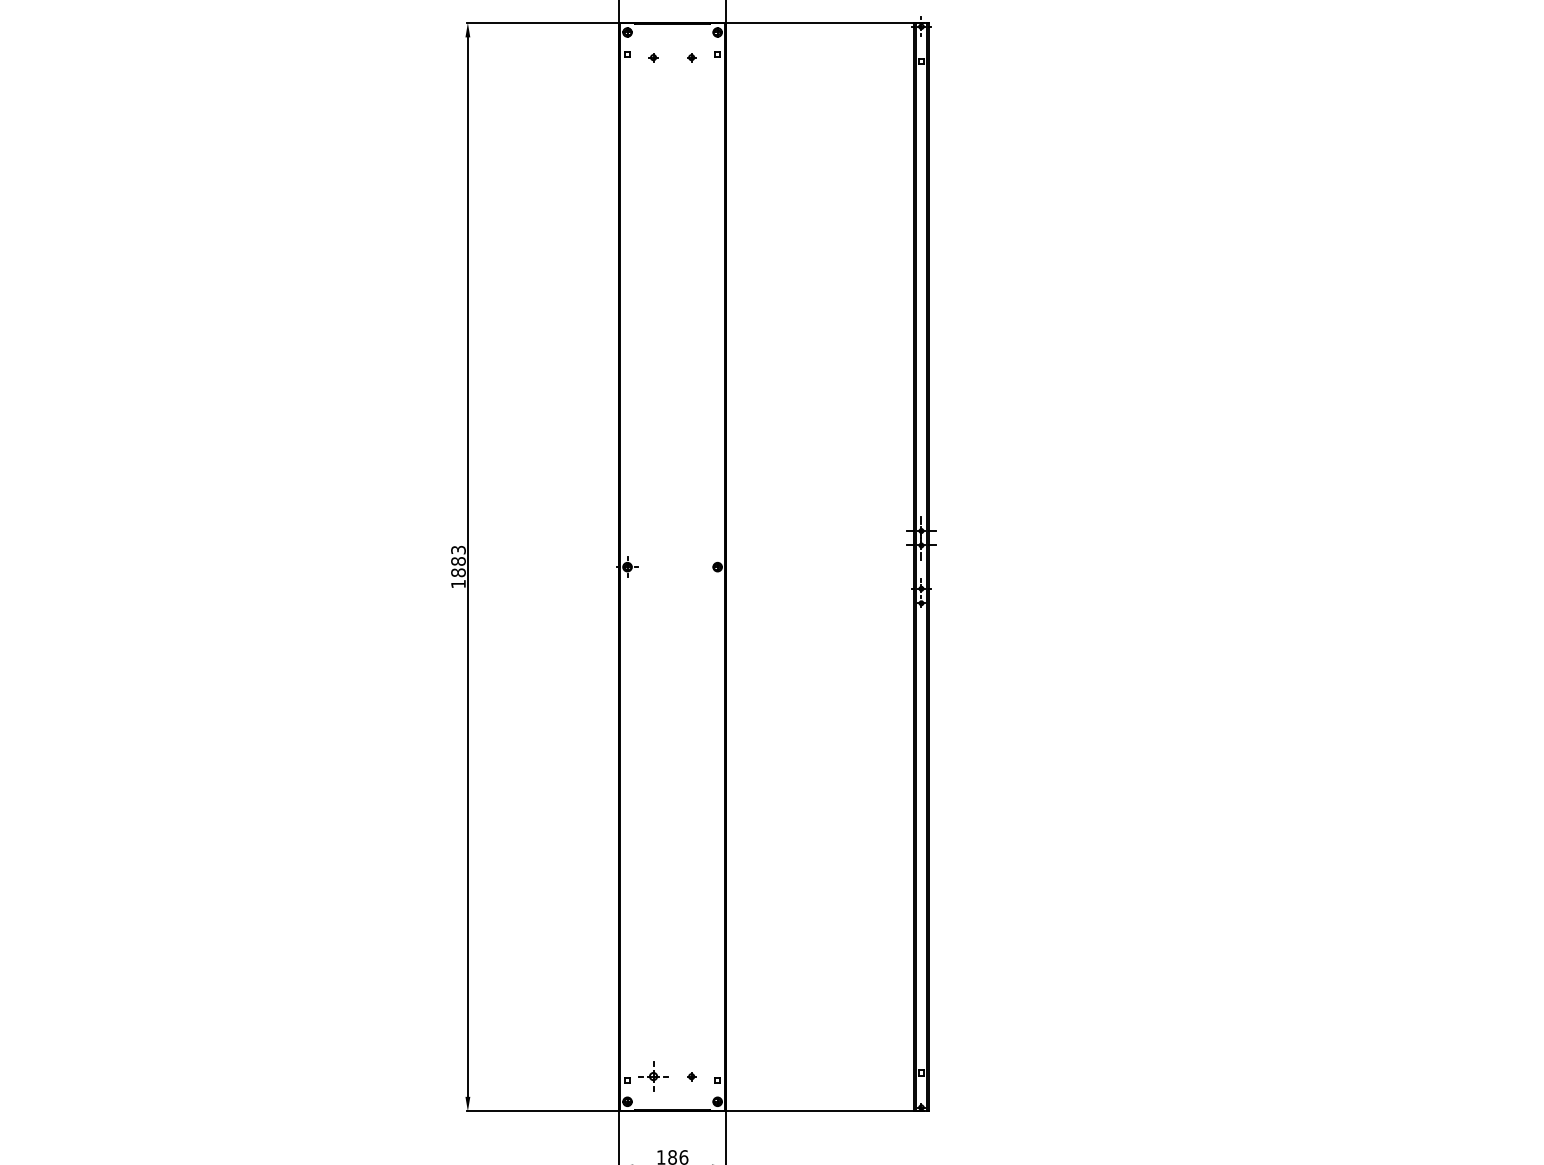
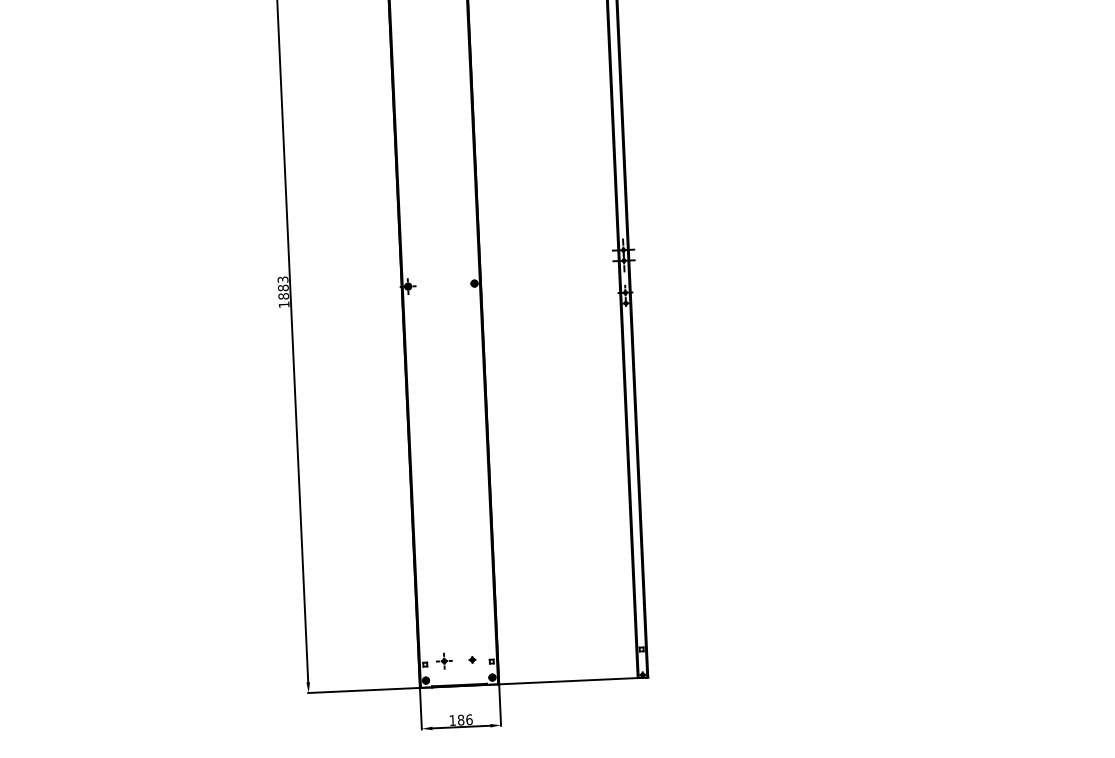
part: (653, 1076) -> (444, 661), size x0.71

